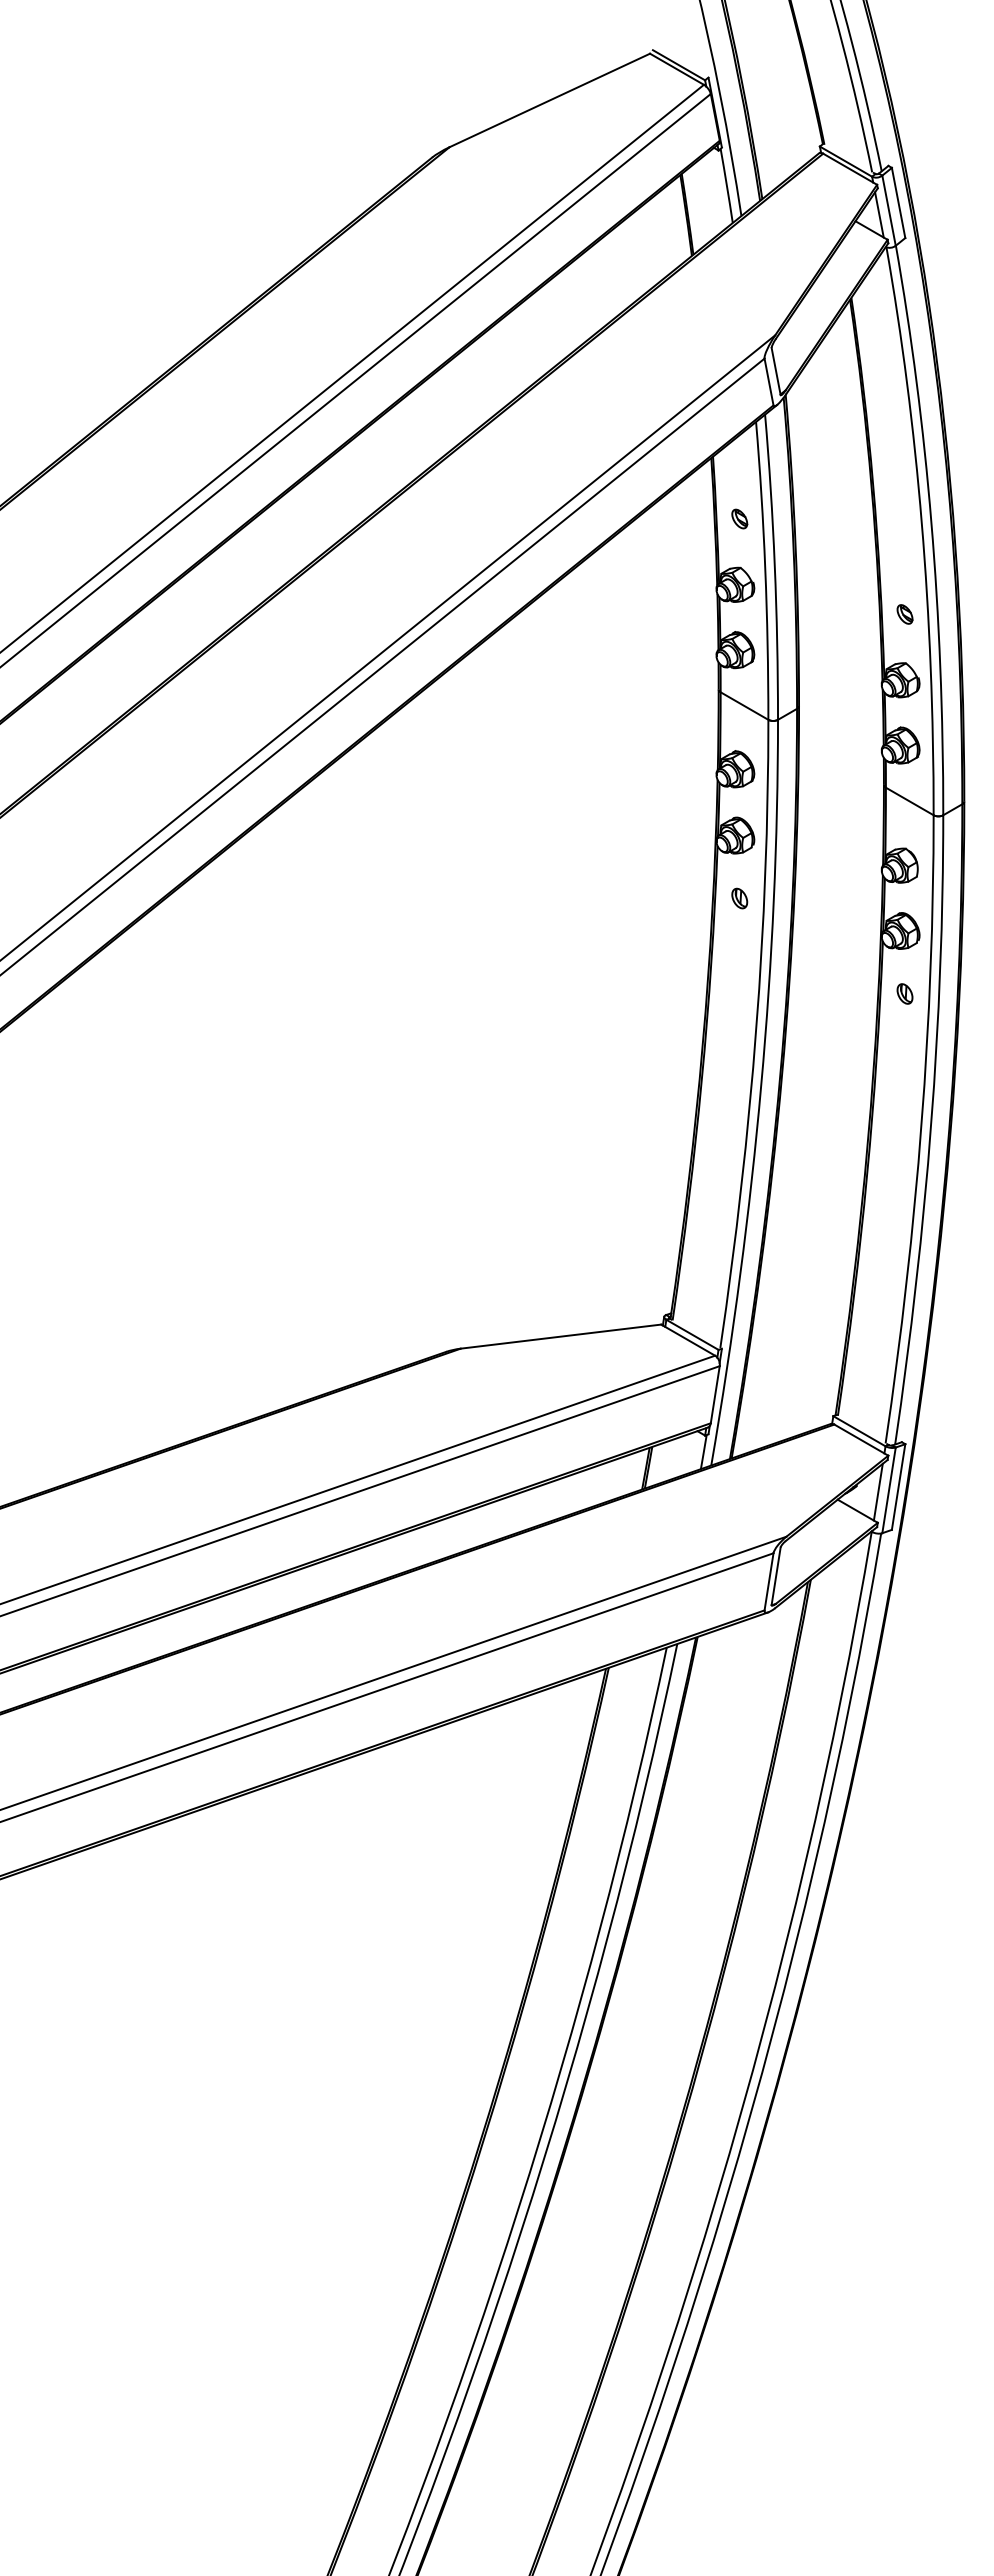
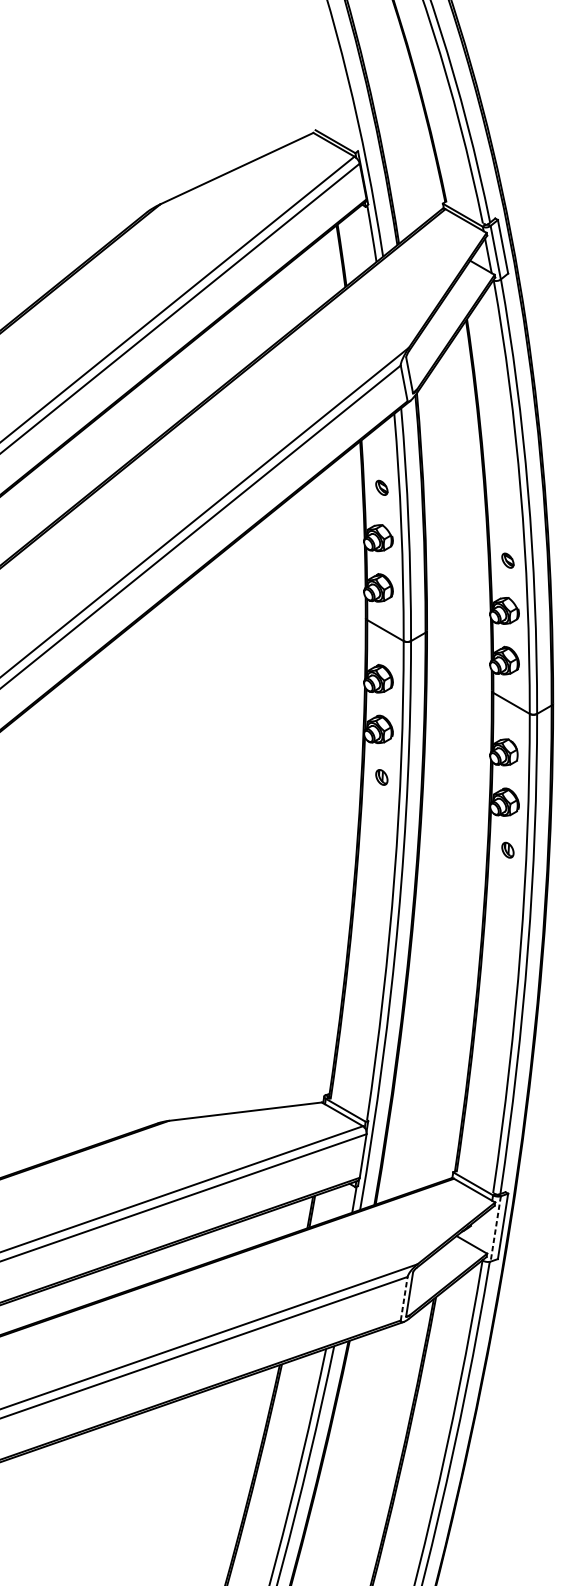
line: (888, 1490) -> (495, 1229), solid -> dashed
line: (877, 1491) -> (486, 1229), removed
line: (769, 1581) -> (404, 1298), solid -> dashed

